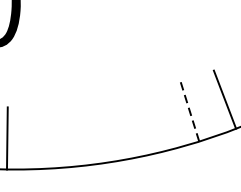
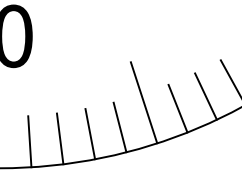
line: (148, 101) -> (143, 102), added
line: (190, 111) -> (178, 108), dashed -> solid
line: (117, 129) -> (119, 127), added
line: (81, 135) -> (90, 134), added
line: (43, 137) -> (59, 138), added

